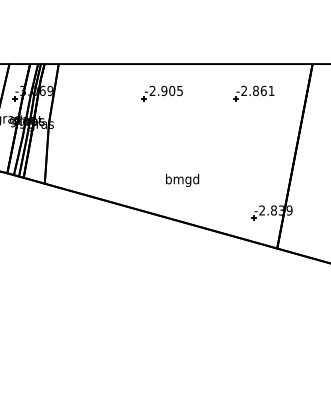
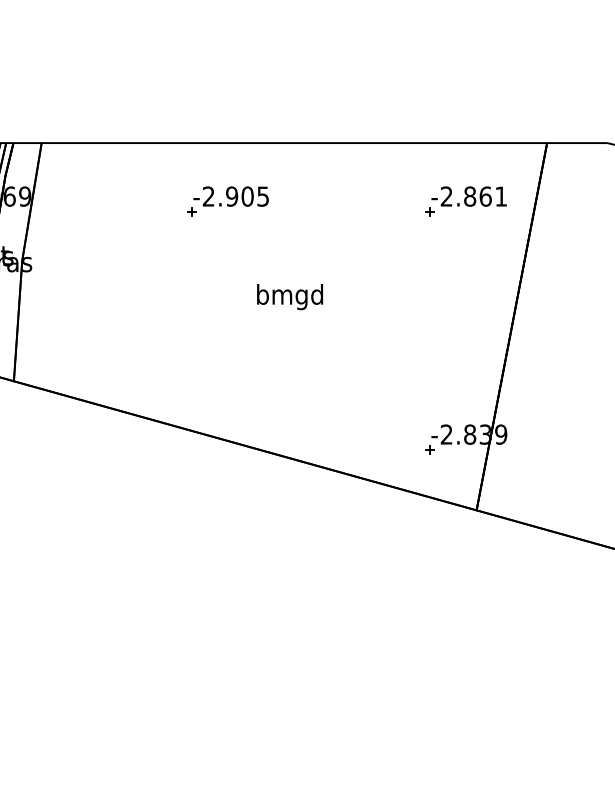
part: (161, 93) -> (226, 201), moved
part: (253, 93) -> (465, 201), moved
text: (182, 179) -> (290, 295), moved

